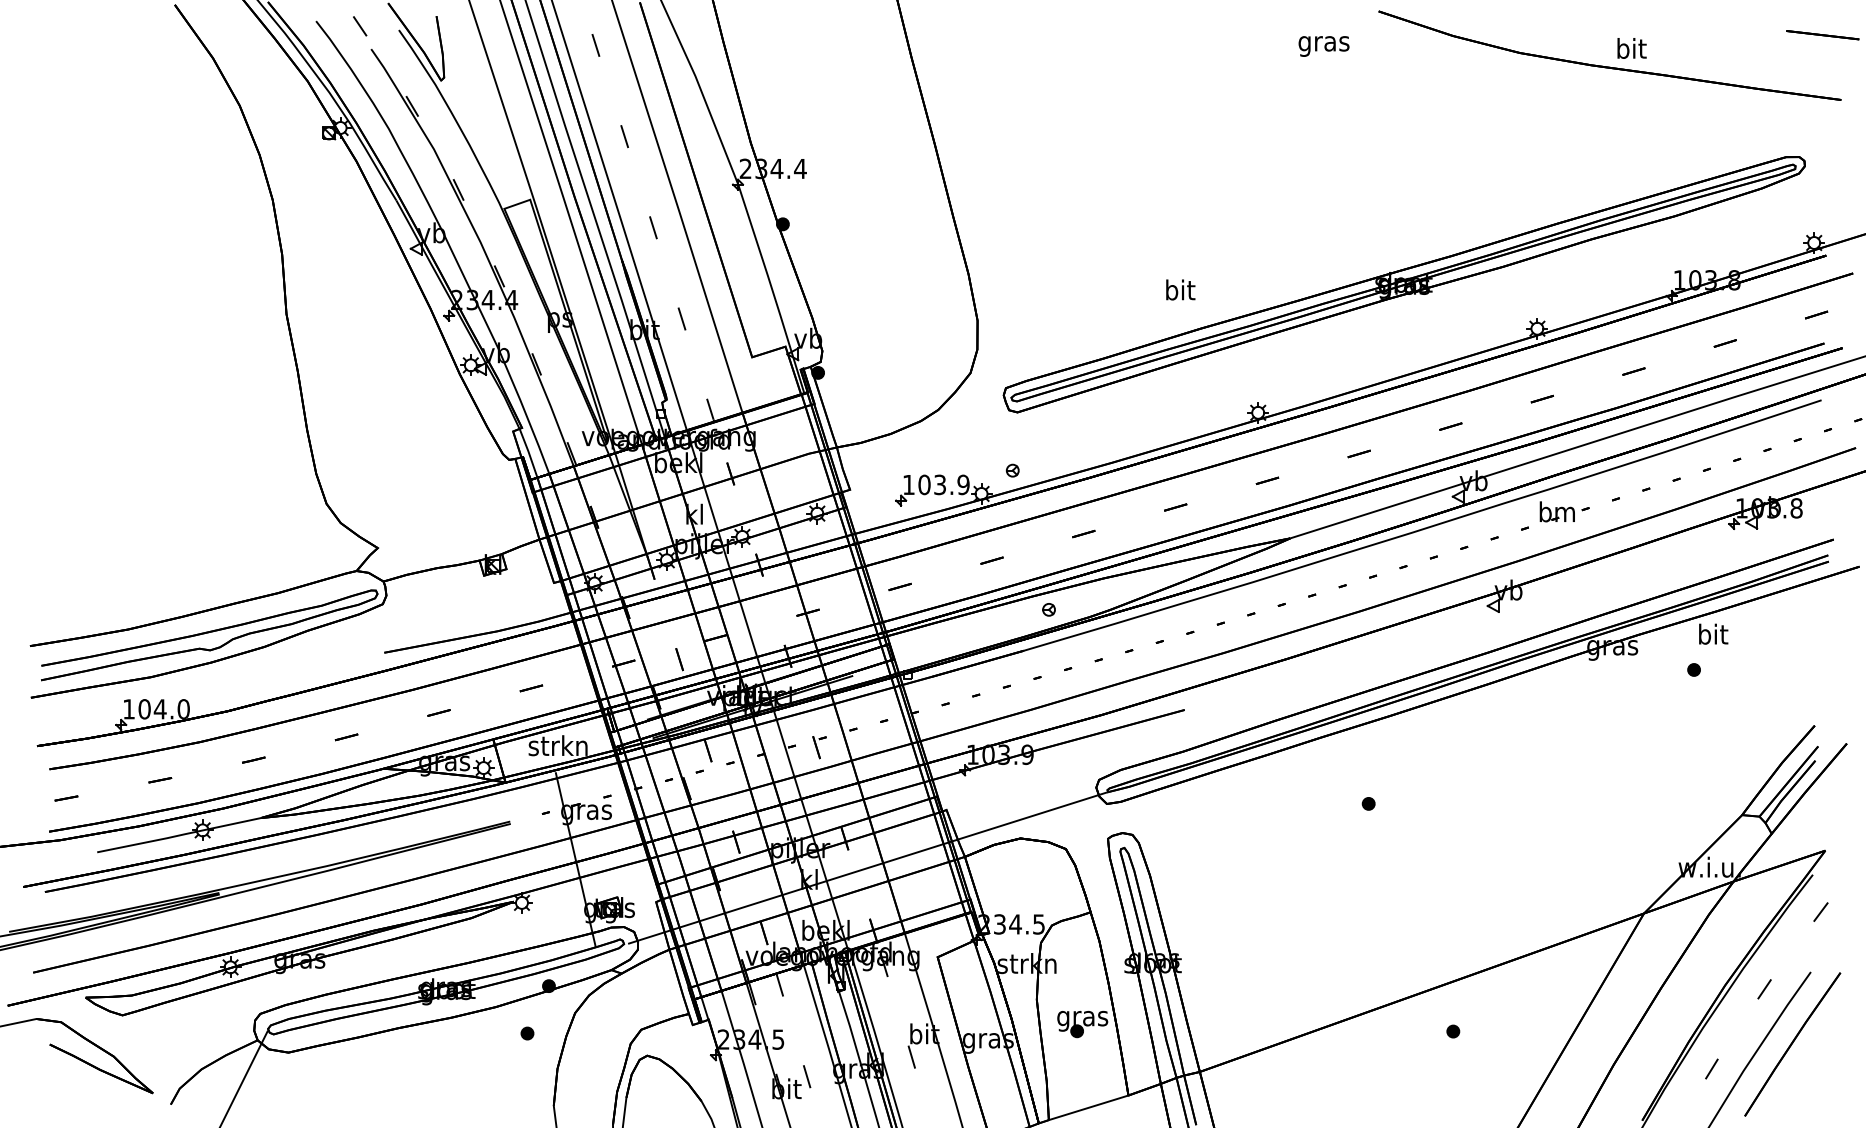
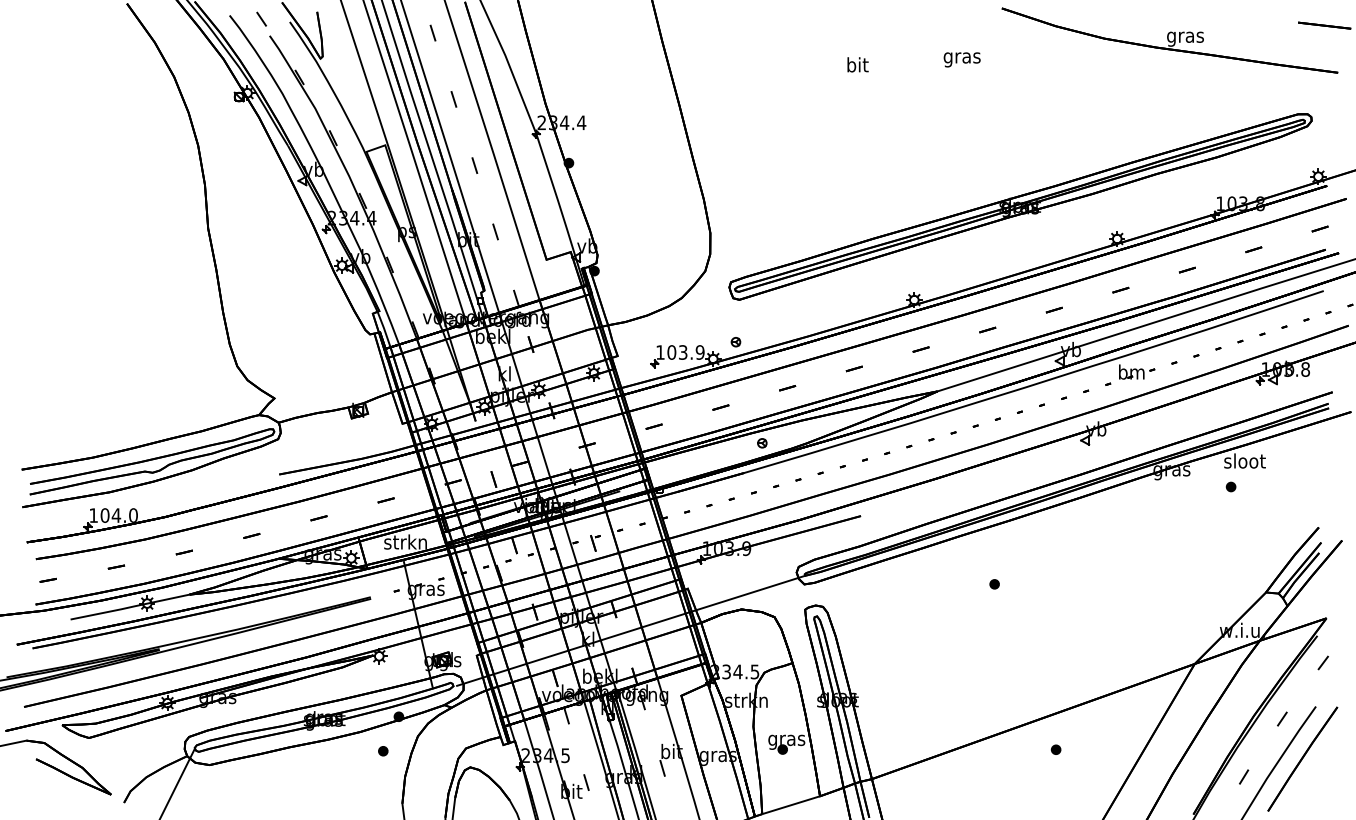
text: (1323, 45) -> (961, 59), moved
text: (1631, 50) -> (1185, 36), bit -> gras
text: (1179, 289) -> (857, 64), moved
text: (1712, 633) -> (1244, 460), bit -> sloot

